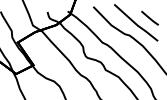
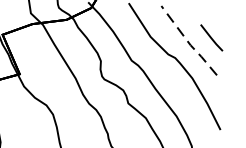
line: (136, 24) -> (189, 43), solid -> dashed

